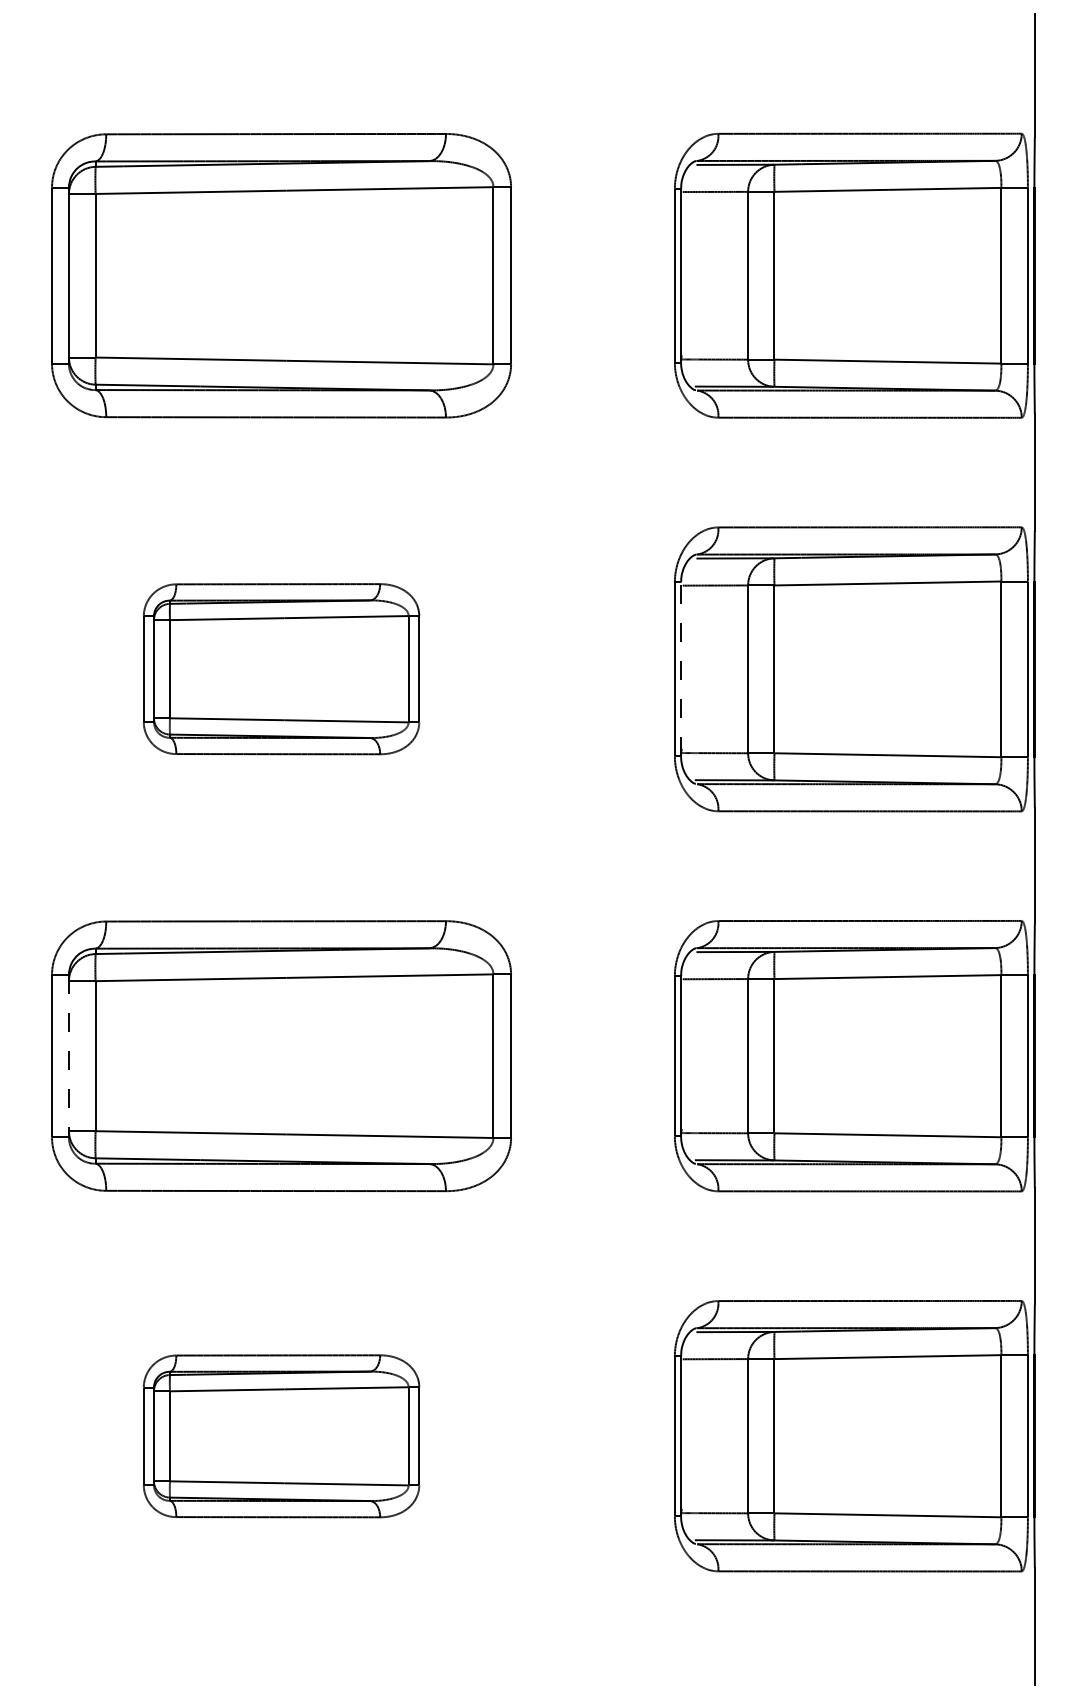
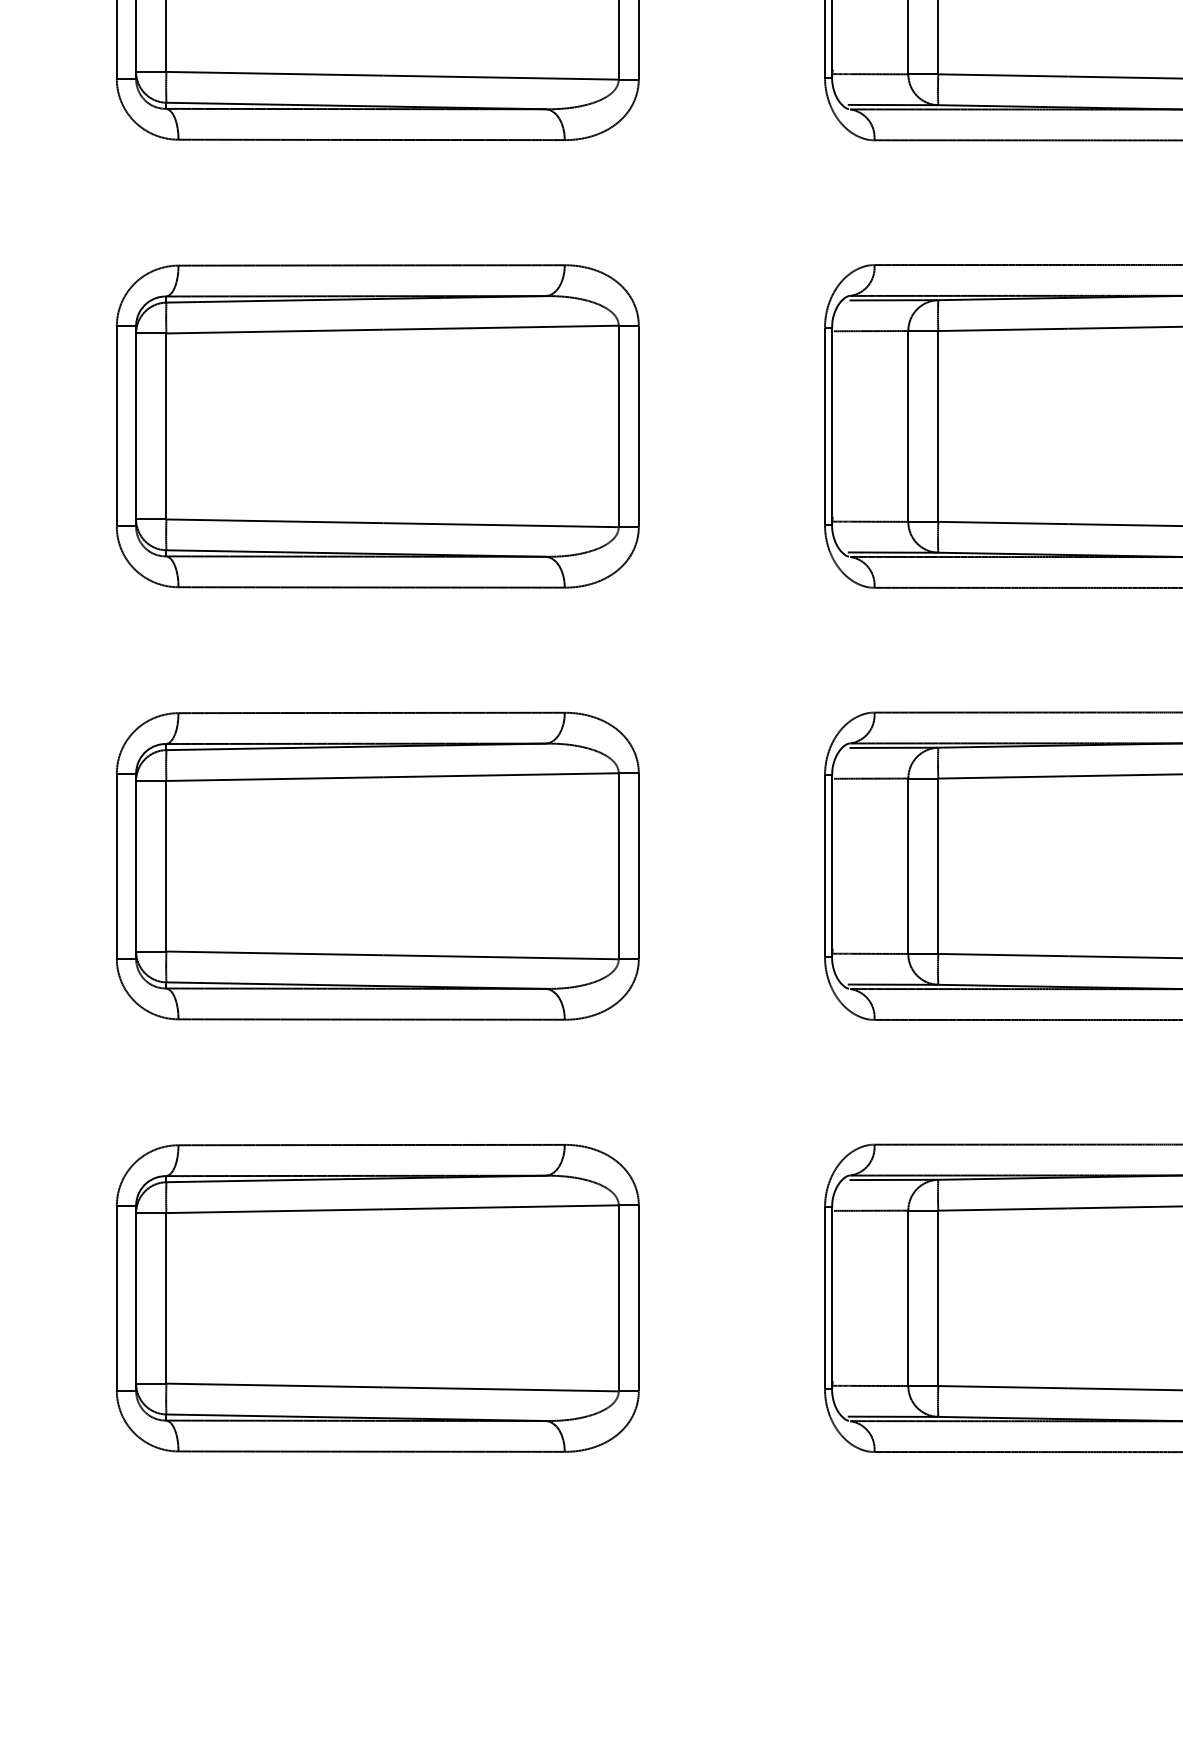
part: (281, 668) -> (377, 425), size x1.67
line: (681, 669) -> (832, 426), dashed -> solid
line: (68, 1056) -> (135, 866), dashed -> solid
part: (281, 1436) -> (377, 1298), size x1.67

